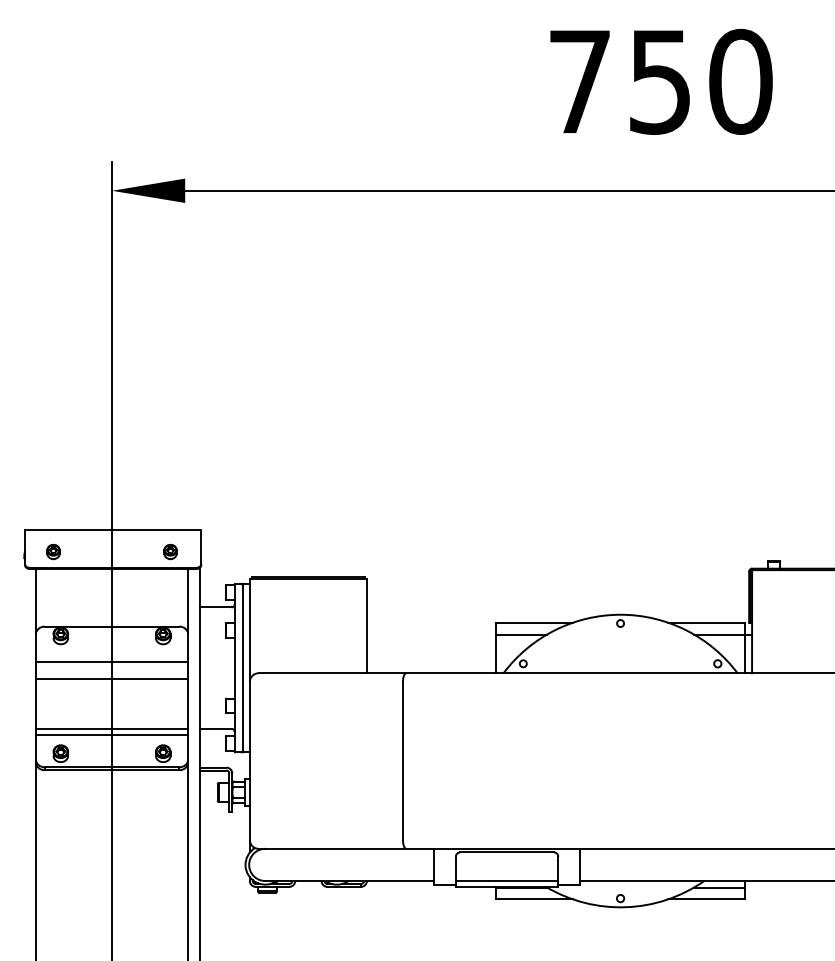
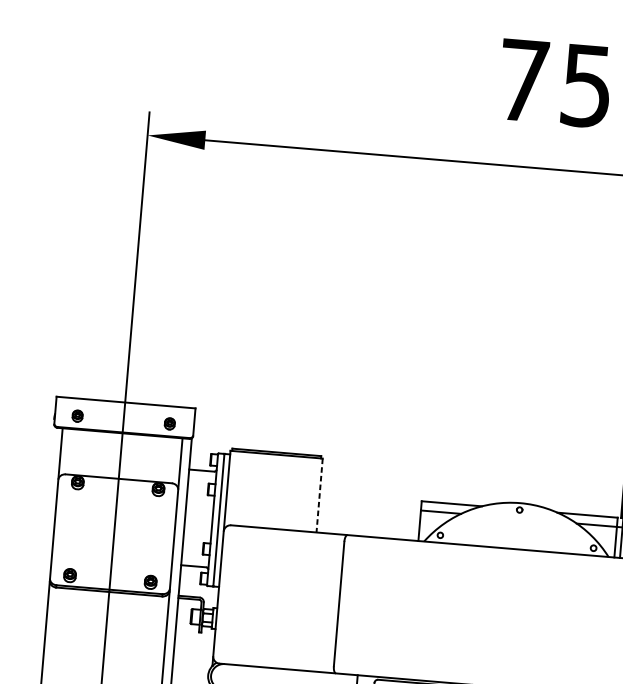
line: (366, 626) -> (319, 495), solid -> dashed
line: (111, 661) -> (116, 506), removed
line: (111, 679) -> (114, 520), removed
line: (111, 729) -> (111, 559), removed
line: (111, 735) -> (111, 564), removed

